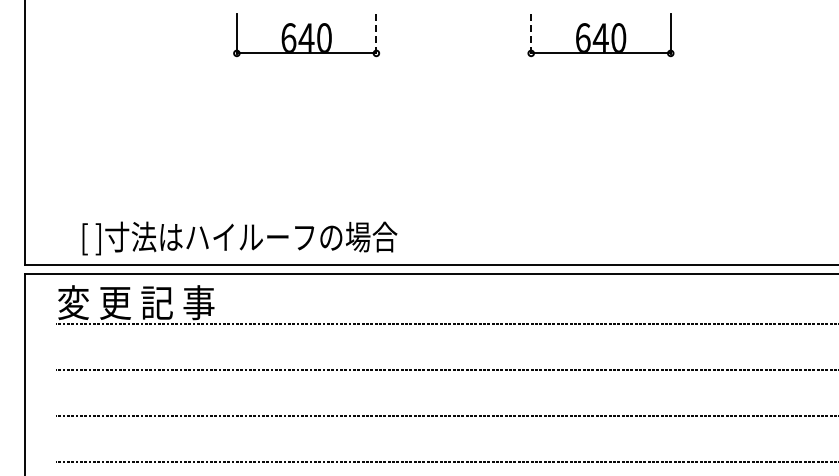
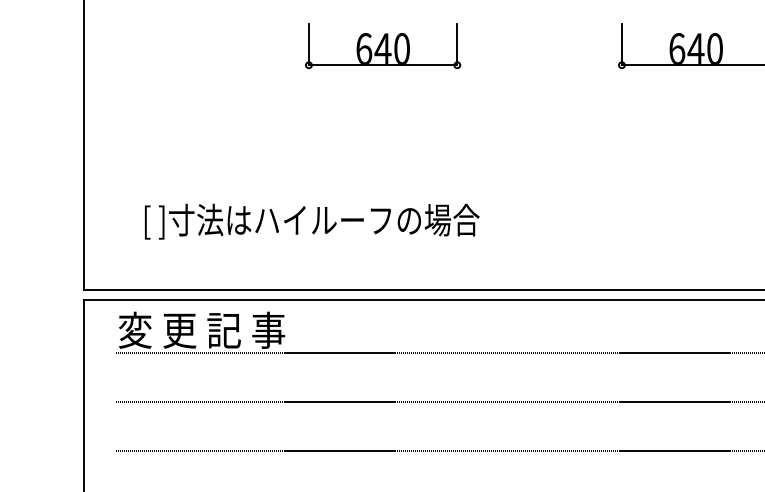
line: (376, 33) -> (457, 44), dashed -> solid
line: (531, 33) -> (622, 44), dashed -> solid
text: (239, 238) -> (311, 221), moved

